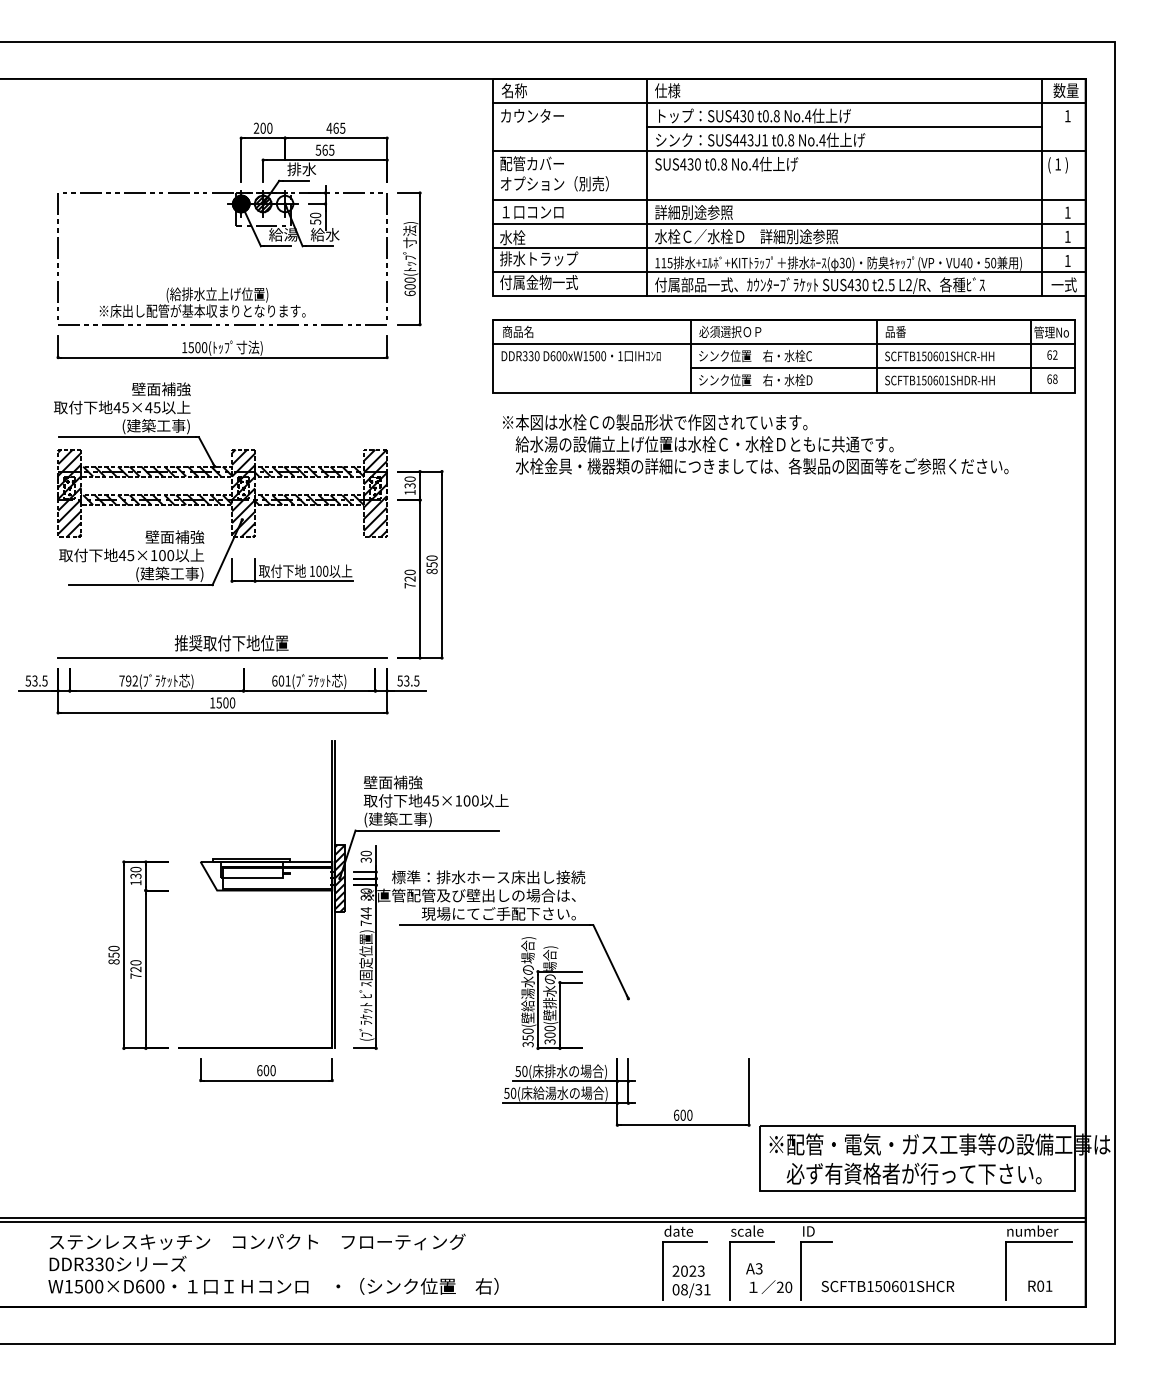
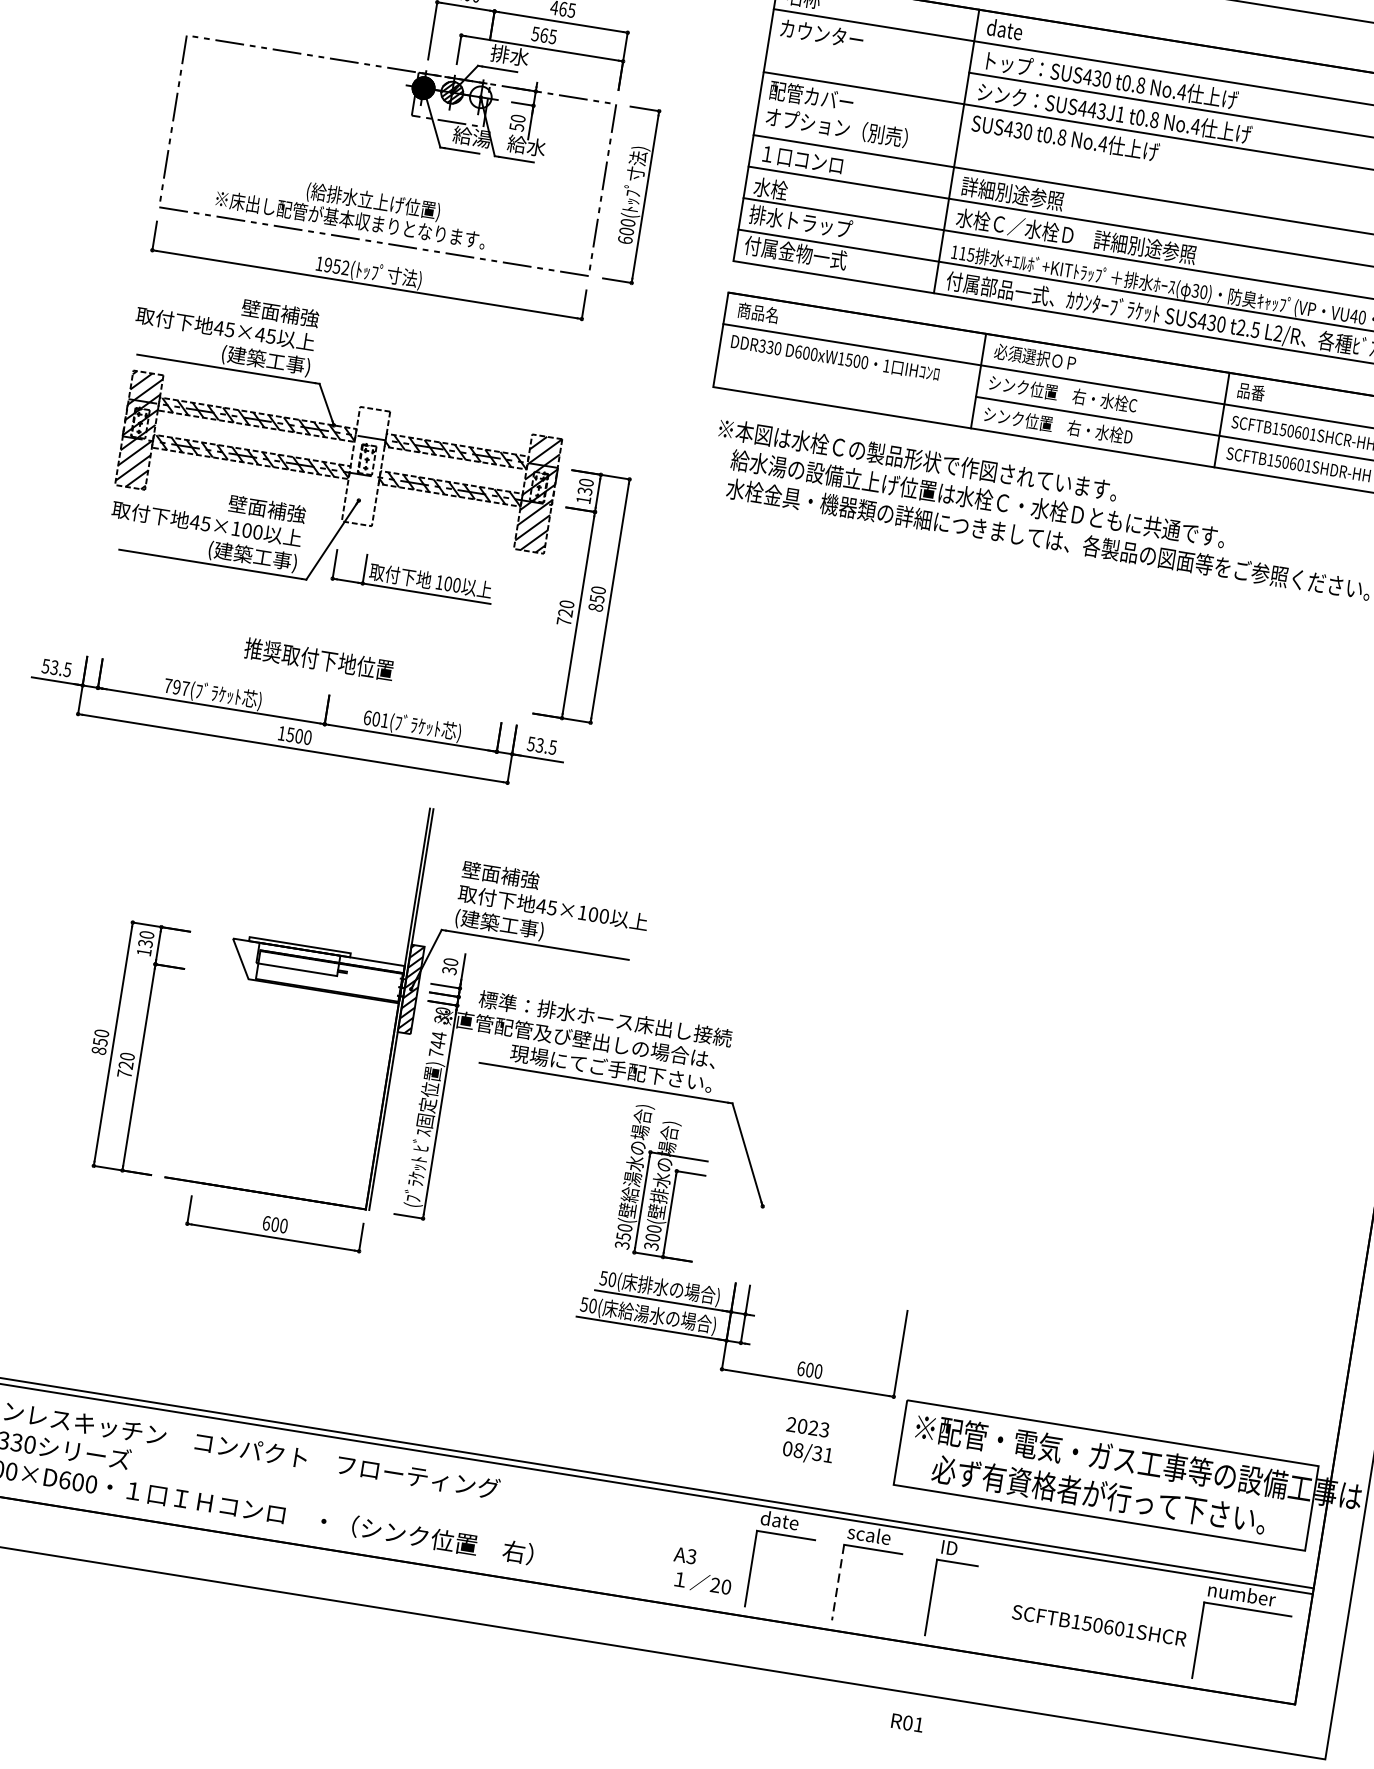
text: (668, 90) -> (1004, 29), 仕様 -> date
text: (197, 347) -> (336, 266), 1500( -> 1952(
hatch: (243, 493) -> (365, 466), removed
line: (222, 658) -> (304, 677), removed
text: (134, 680) -> (184, 687), 792( -> 797(
line: (729, 1270) -> (837, 1582), solid -> dashed
text: (769, 1278) -> (703, 1571), moved
text: (691, 1281) -> (809, 1441), moved
text: (1040, 1285) -> (907, 1722), moved
text: (887, 1286) -> (1098, 1625), moved

